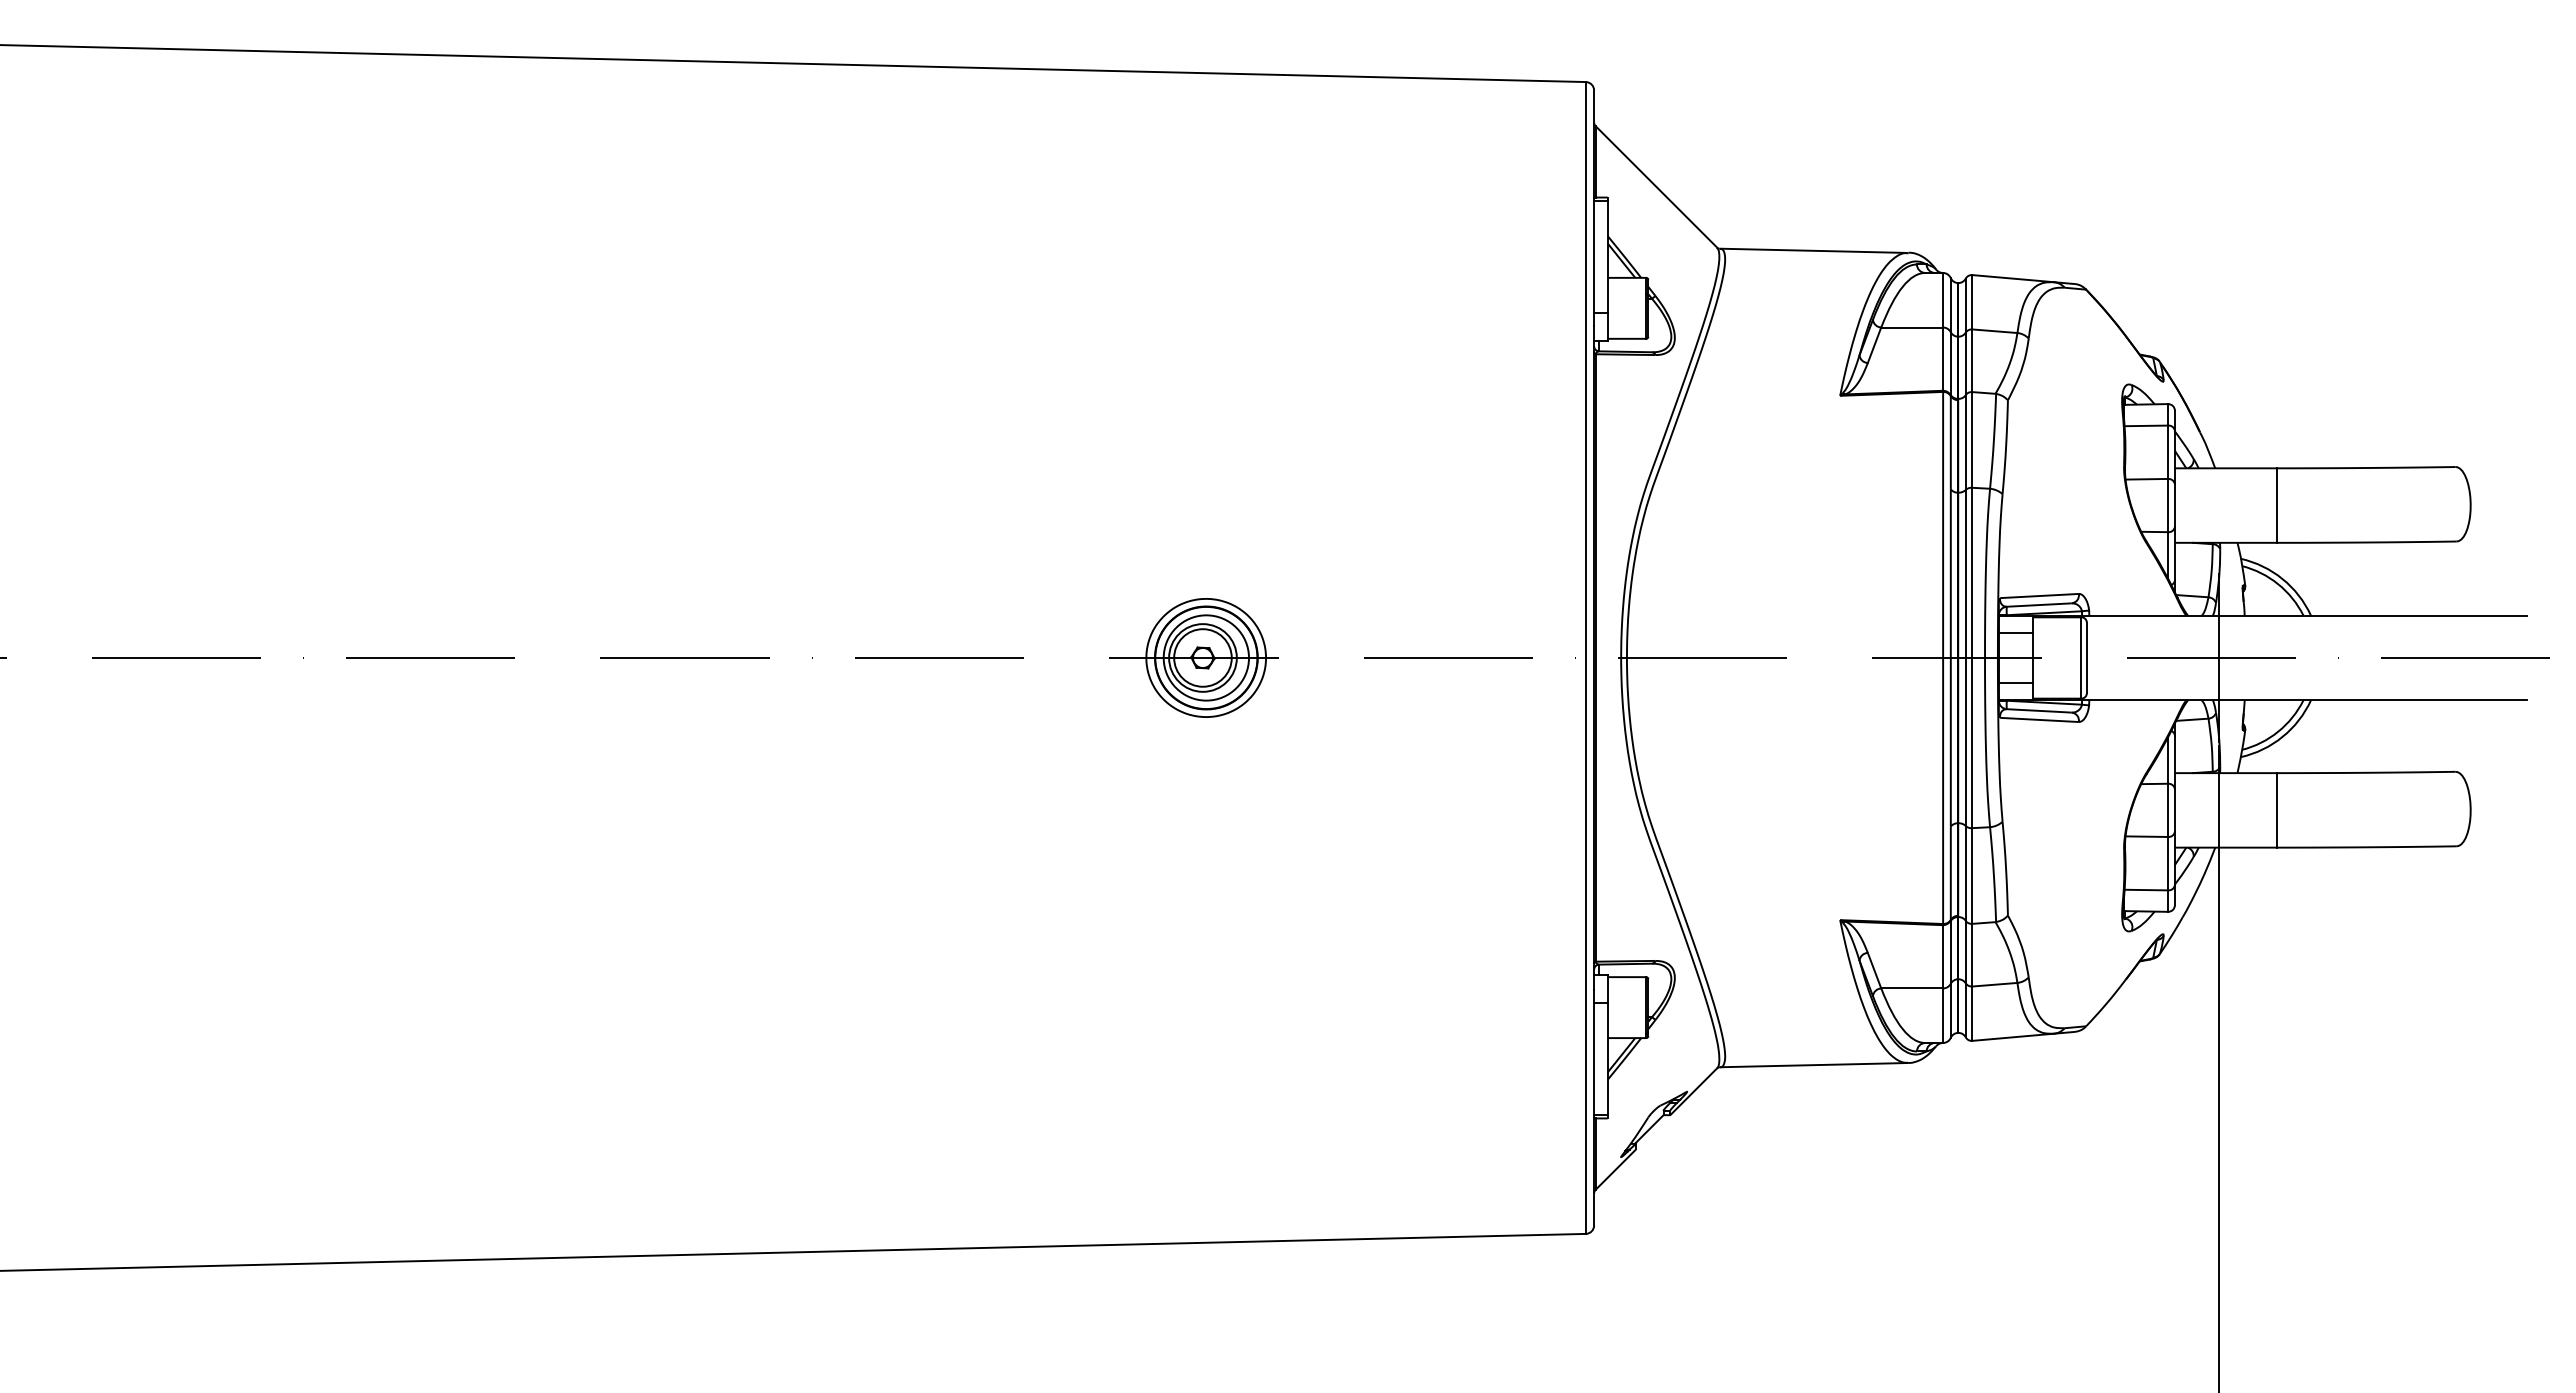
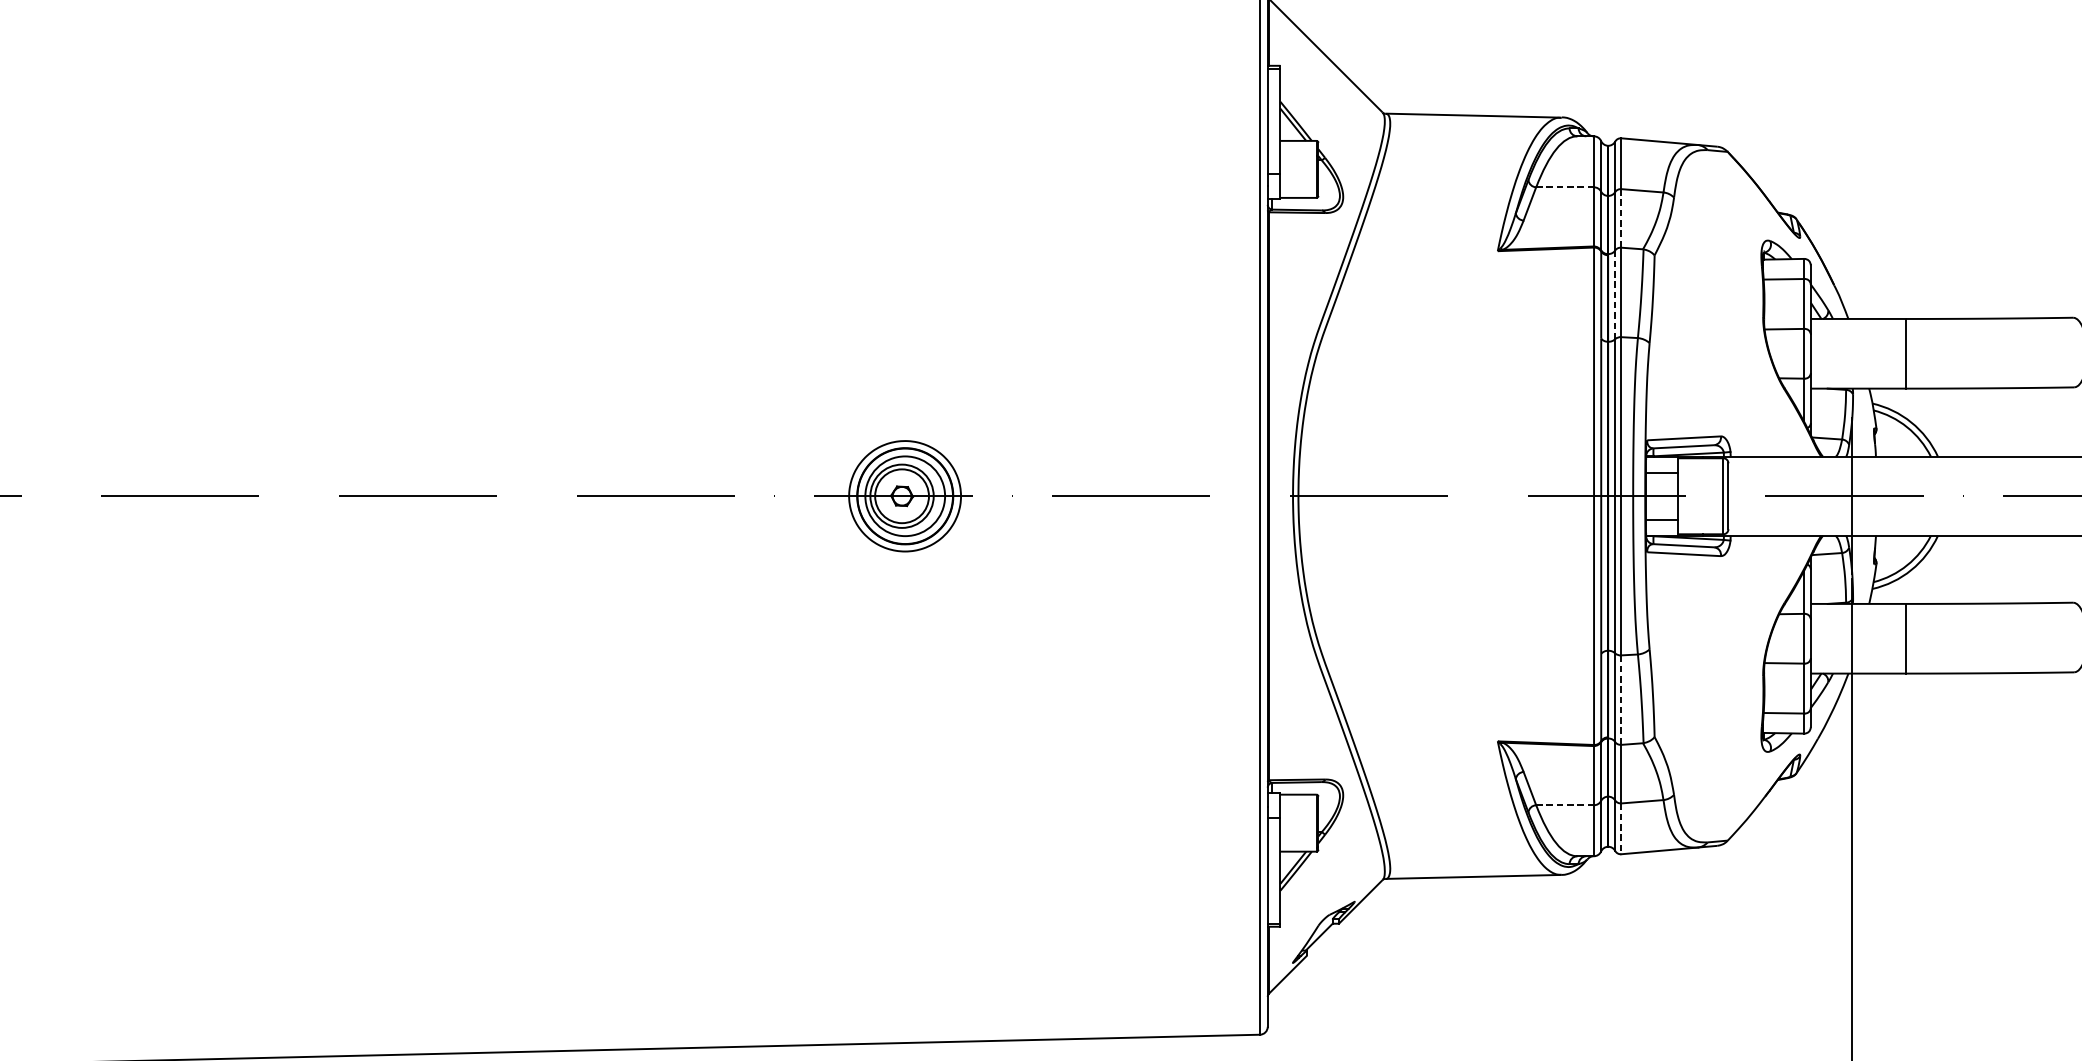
line: (1912, 327) -> (1565, 187), solid -> dashed
line: (1972, 361) -> (1621, 219), solid -> dashed
line: (1965, 443) -> (1614, 295), solid -> dashed
line: (1972, 876) -> (1621, 700), solid -> dashed
line: (1912, 988) -> (1565, 805), solid -> dashed
line: (1972, 1014) -> (1621, 829), solid -> dashed

